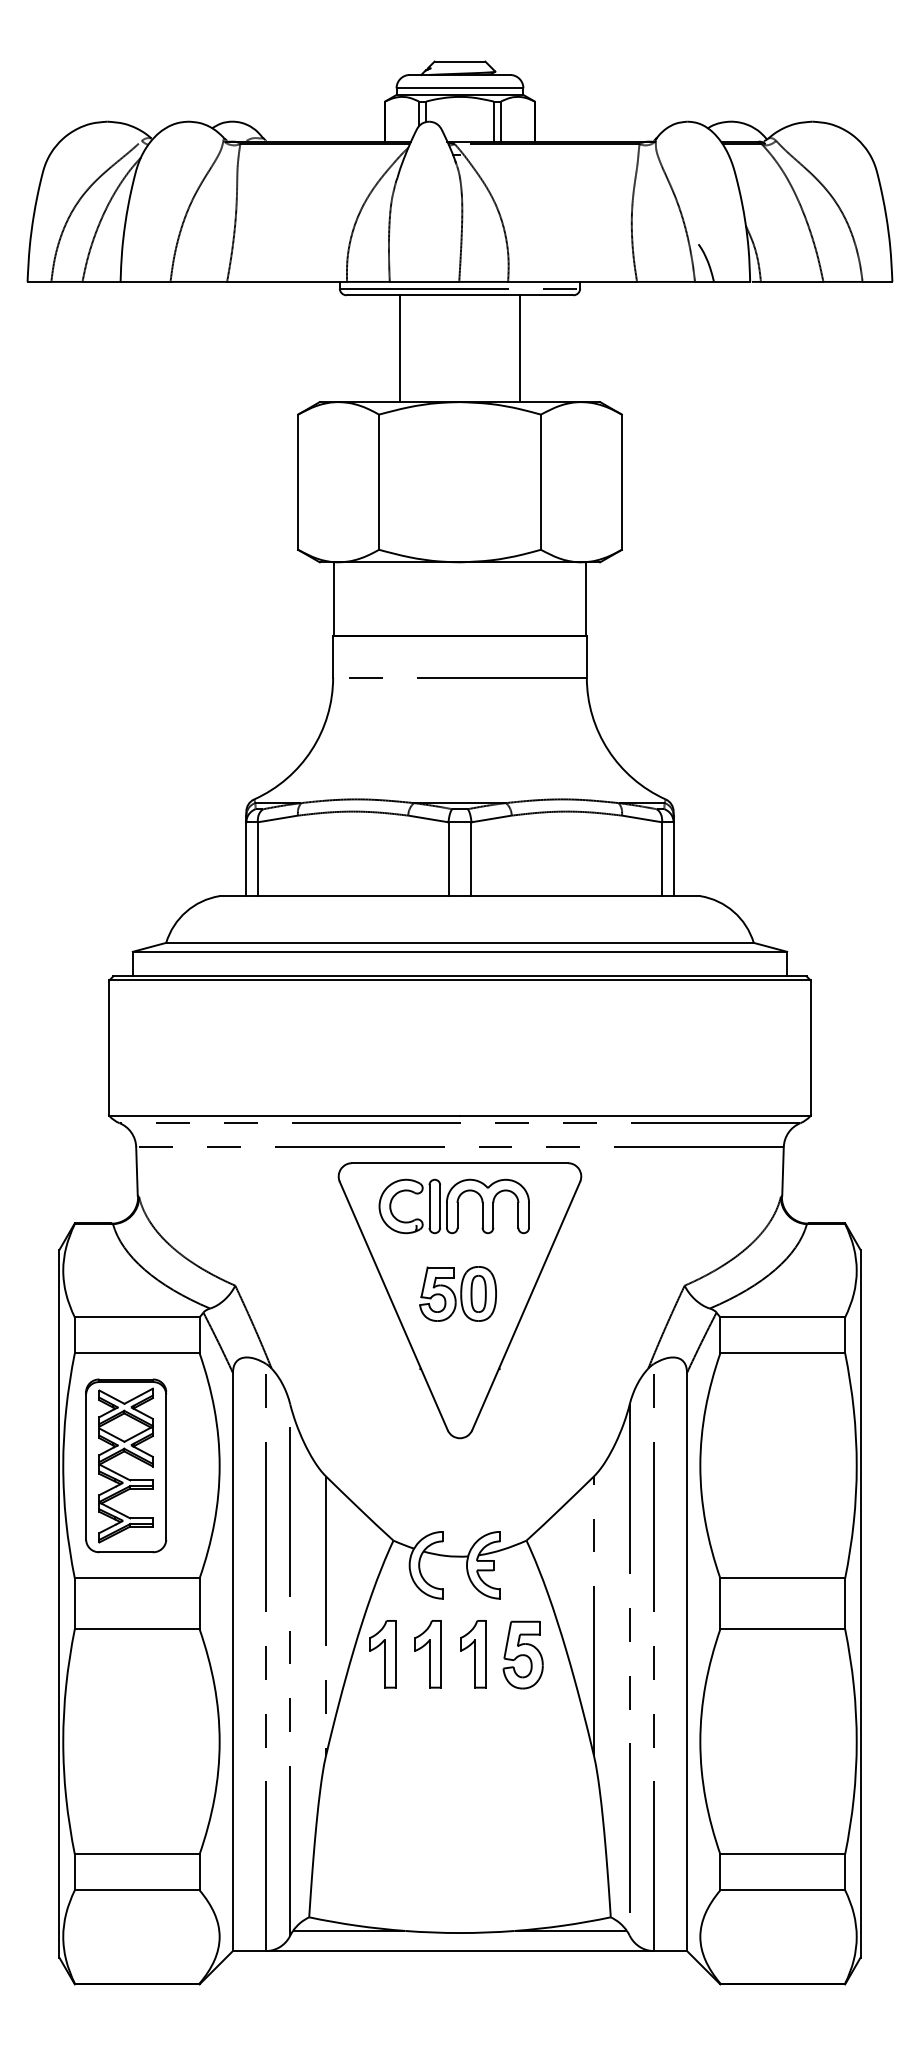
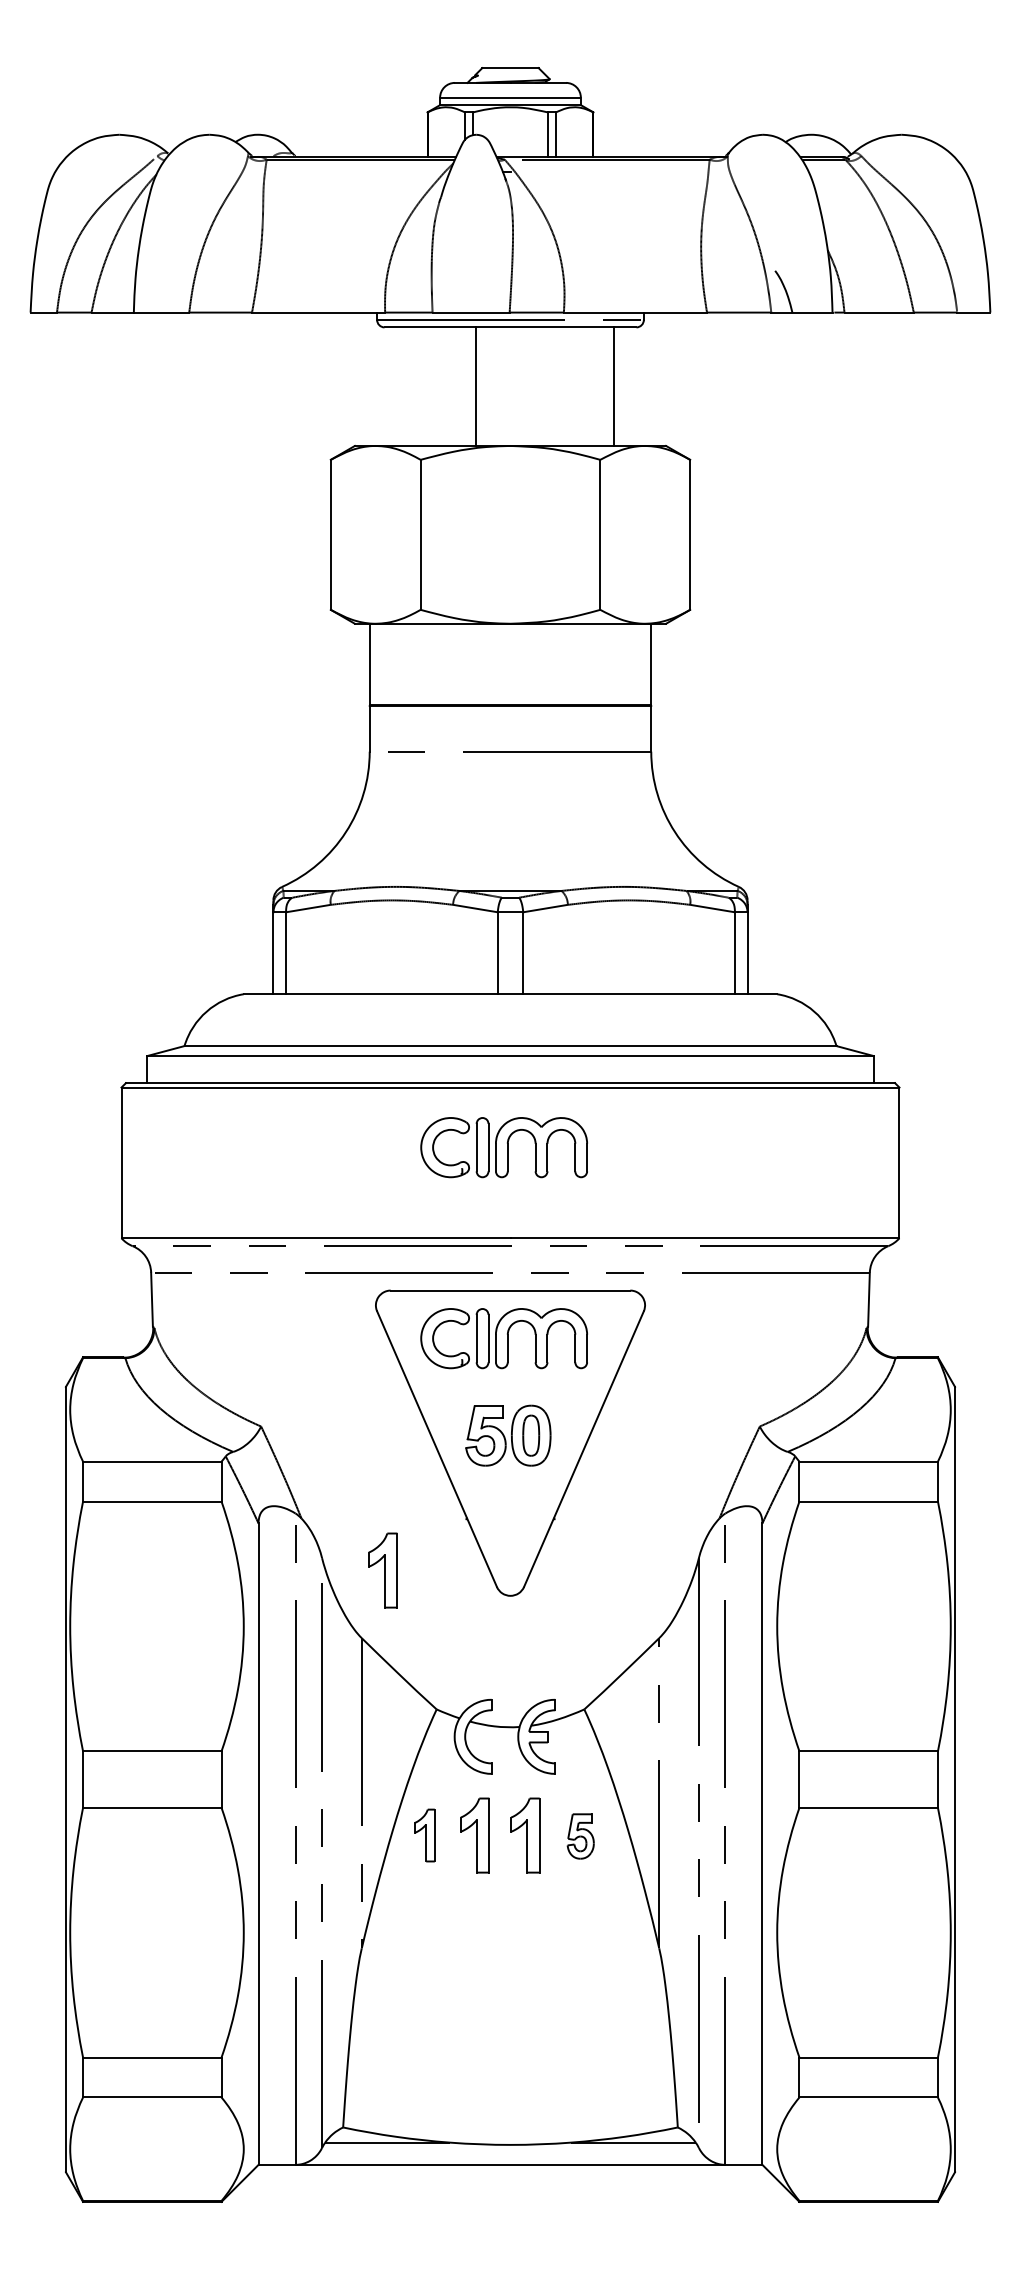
line: (399, 348) -> (475, 386), moved
line: (520, 348) -> (614, 386), moved
part: (453, 1034) -> (503, 1147), added
part: (344, 1415) -> (382, 1570), added
part: (125, 1465) -> (139, 1626), removed
part: (382, 1654) -> (424, 1835), size x0.7
part: (523, 1655) -> (580, 1836), size x0.6

